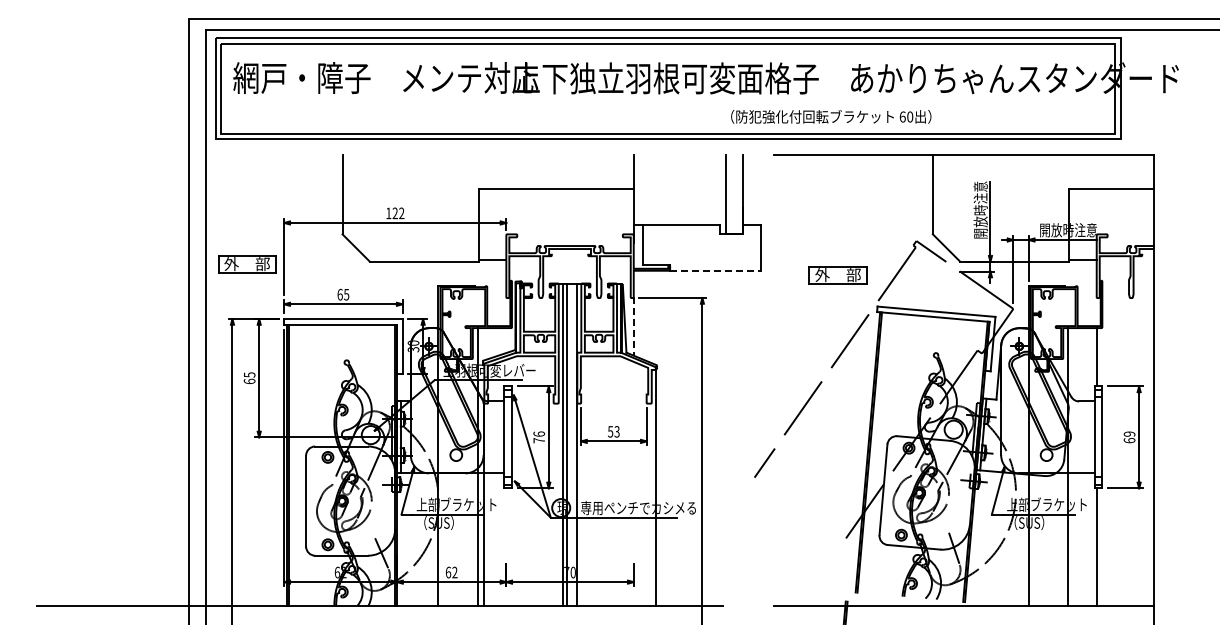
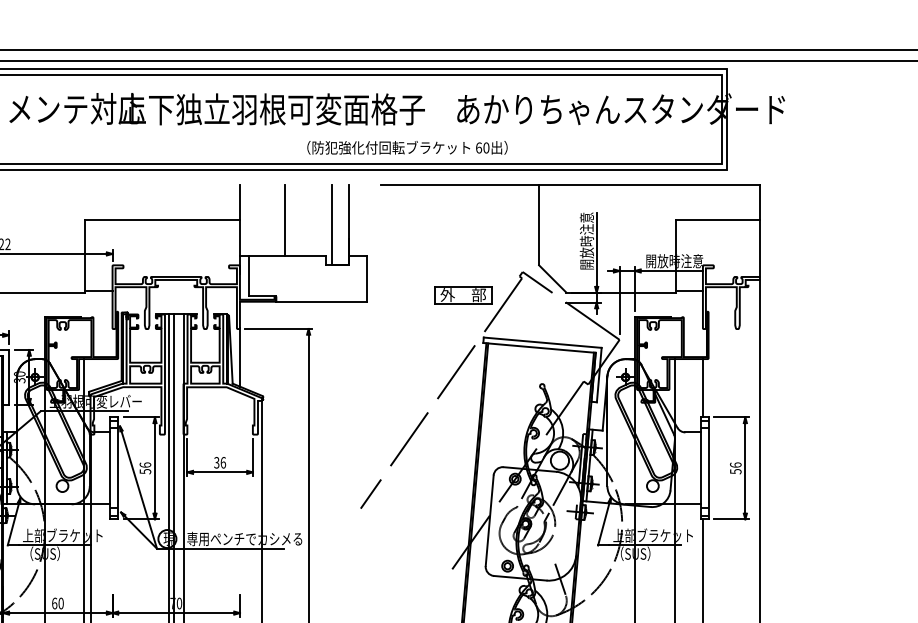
text: (831, 116) -> (407, 147), moved
line: (679, 189) -> (285, 220), added
line: (715, 270) -> (321, 301), dashed -> solid
part: (837, 275) -> (462, 295), moved
line: (633, 326) -> (239, 357), dashed -> solid
text: (613, 431) -> (219, 462), 53 -> 36
text: (1129, 437) -> (735, 468), 69 -> 56
text: (539, 440) -> (145, 471), 76 -> 56
text: (454, 572) -> (60, 603), 62 -> 60

